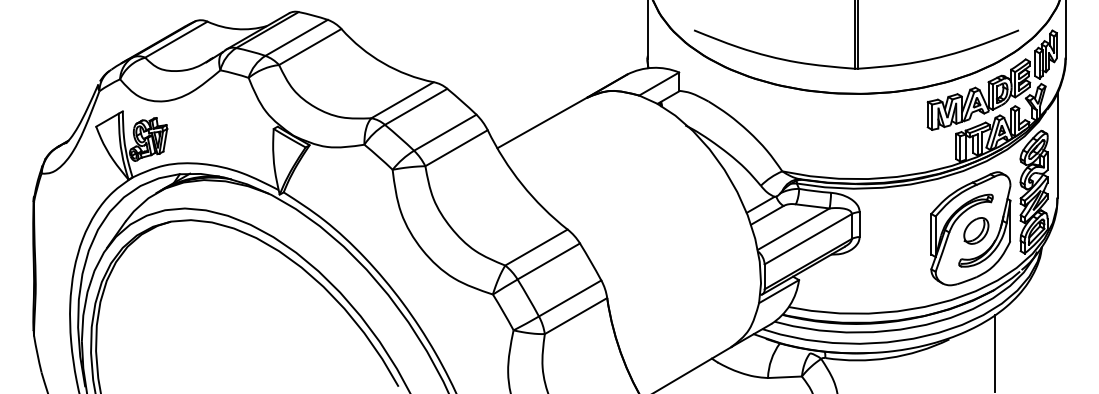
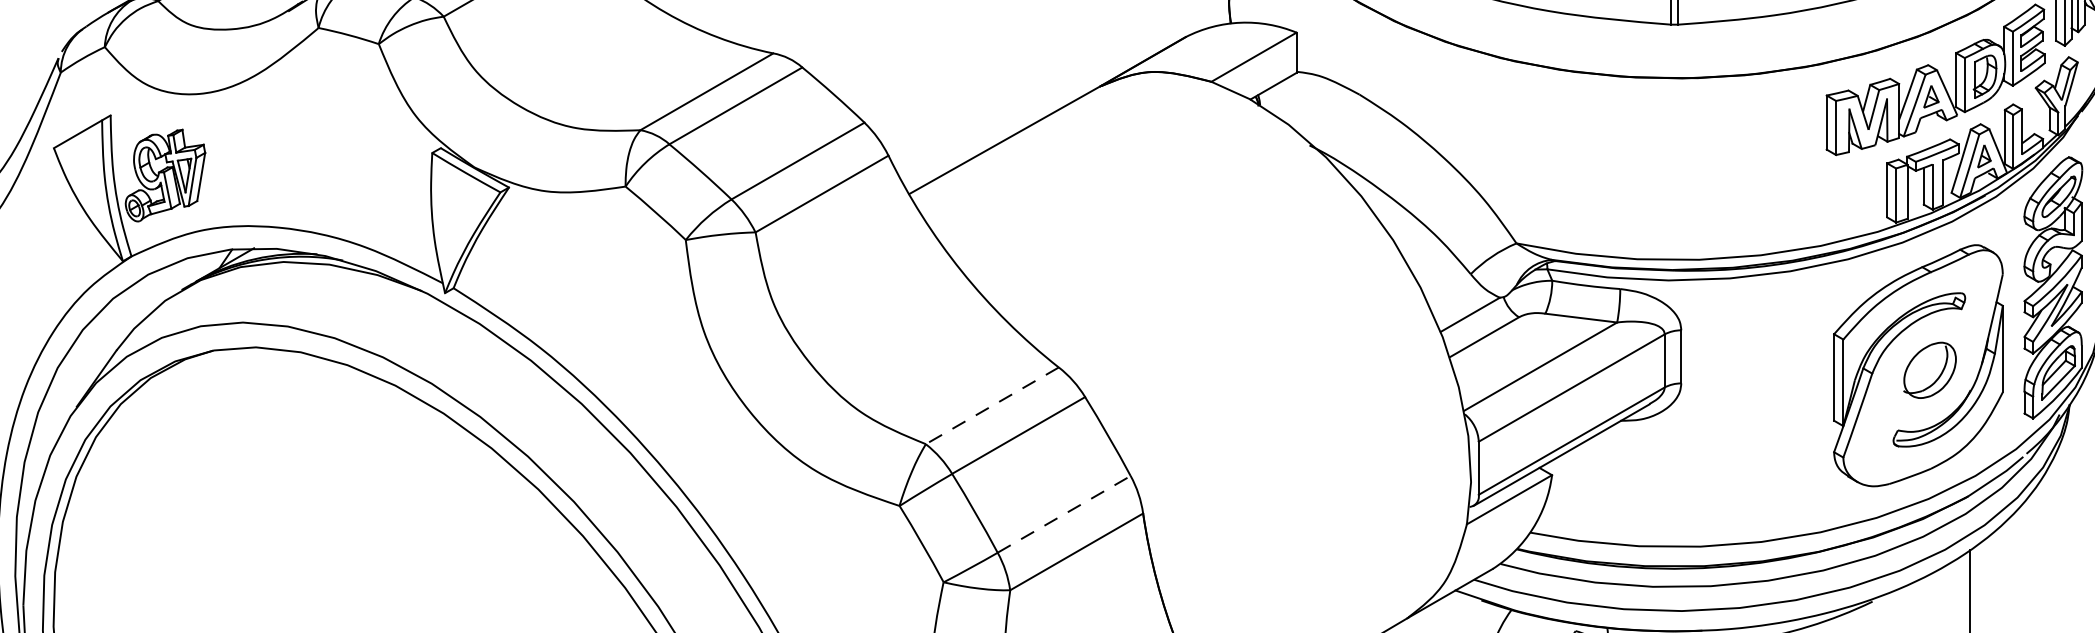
line: (536, 247) -> (992, 405), solid -> dashed
line: (570, 298) -> (1064, 514), solid -> dashed

